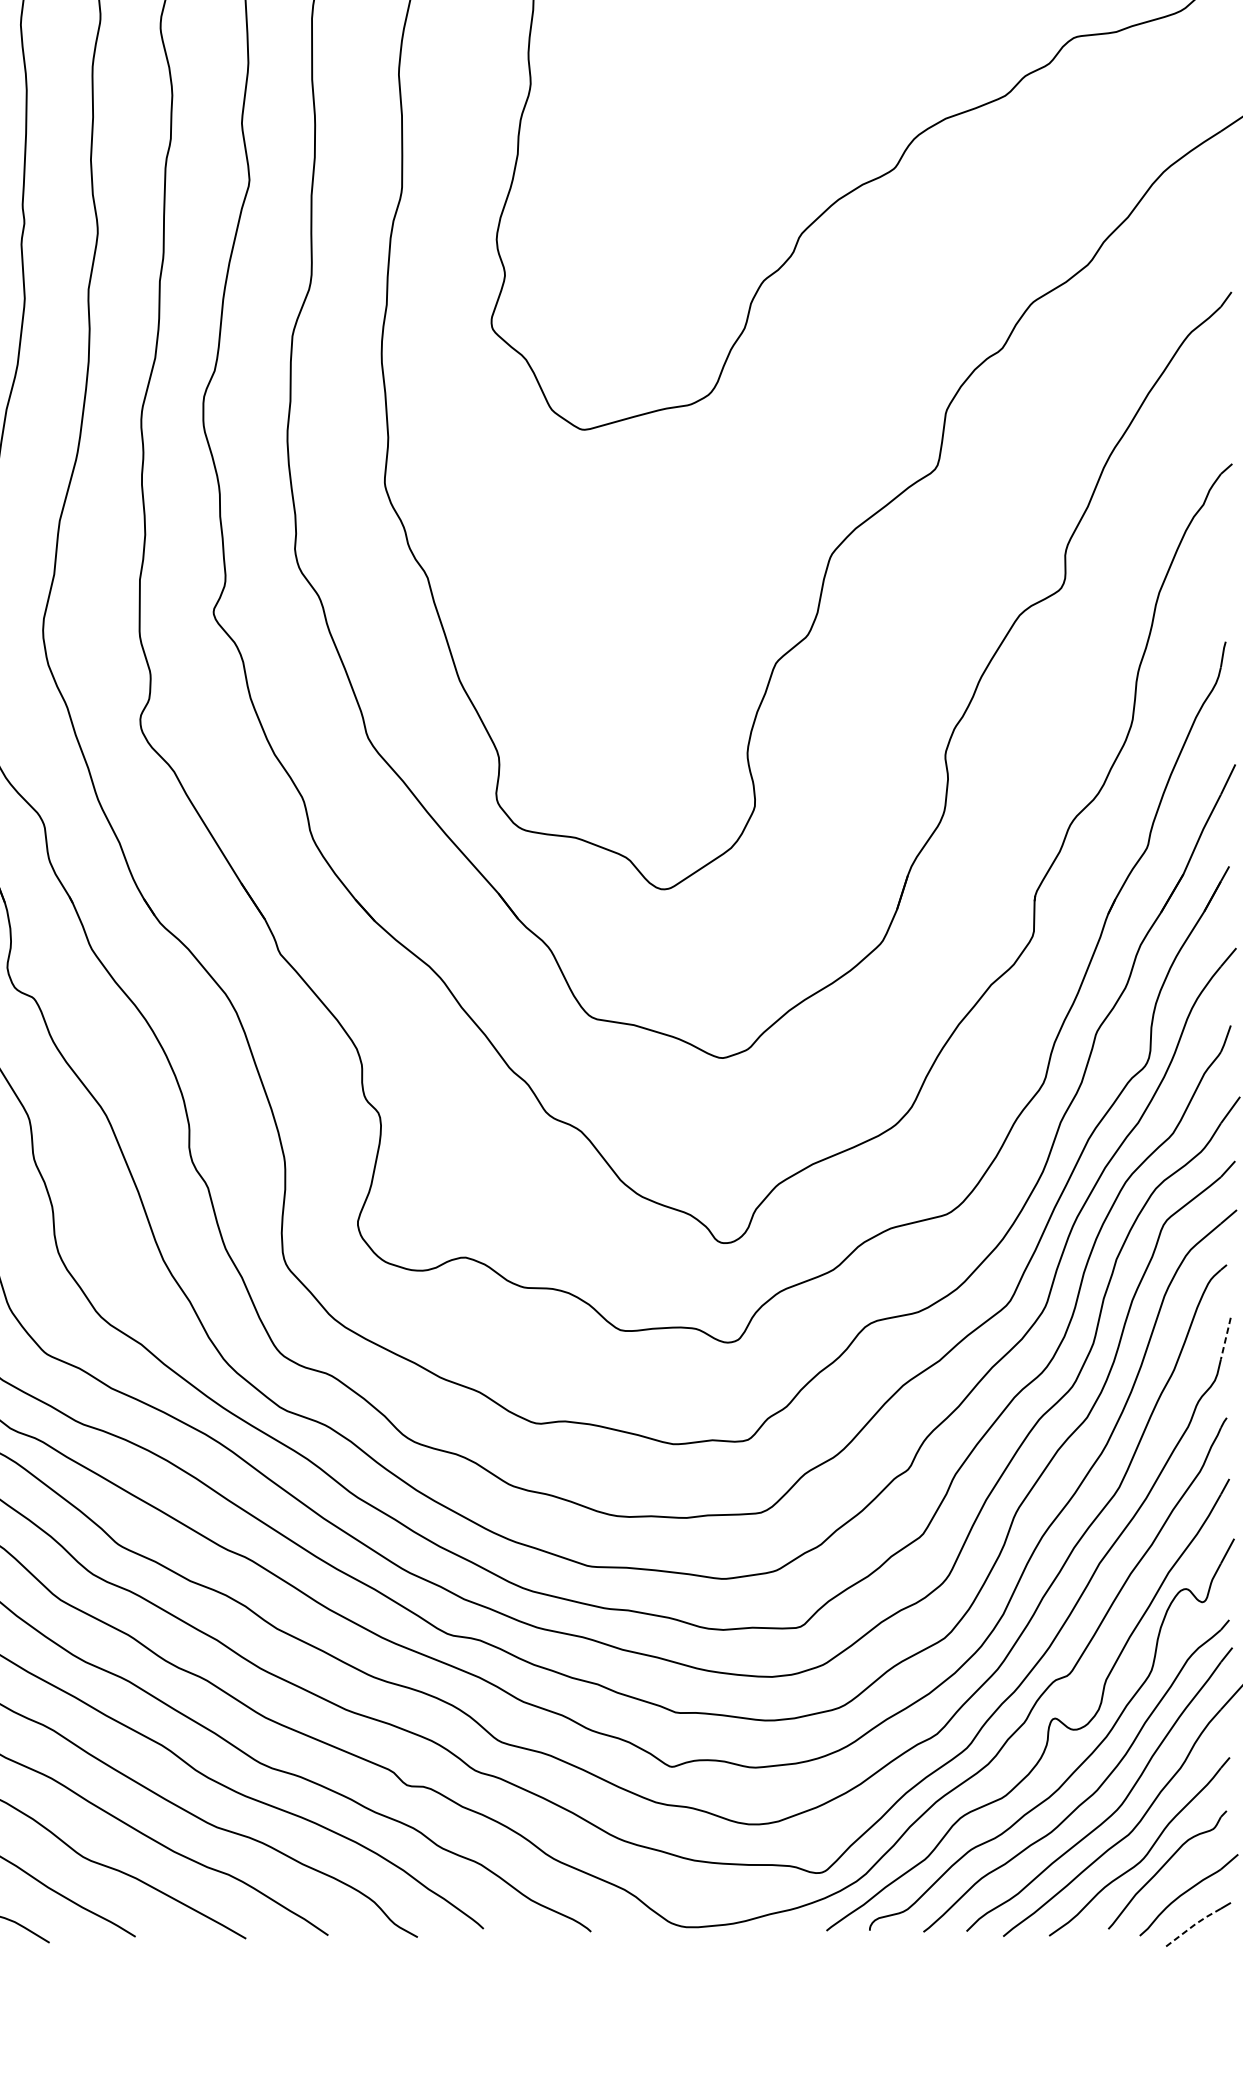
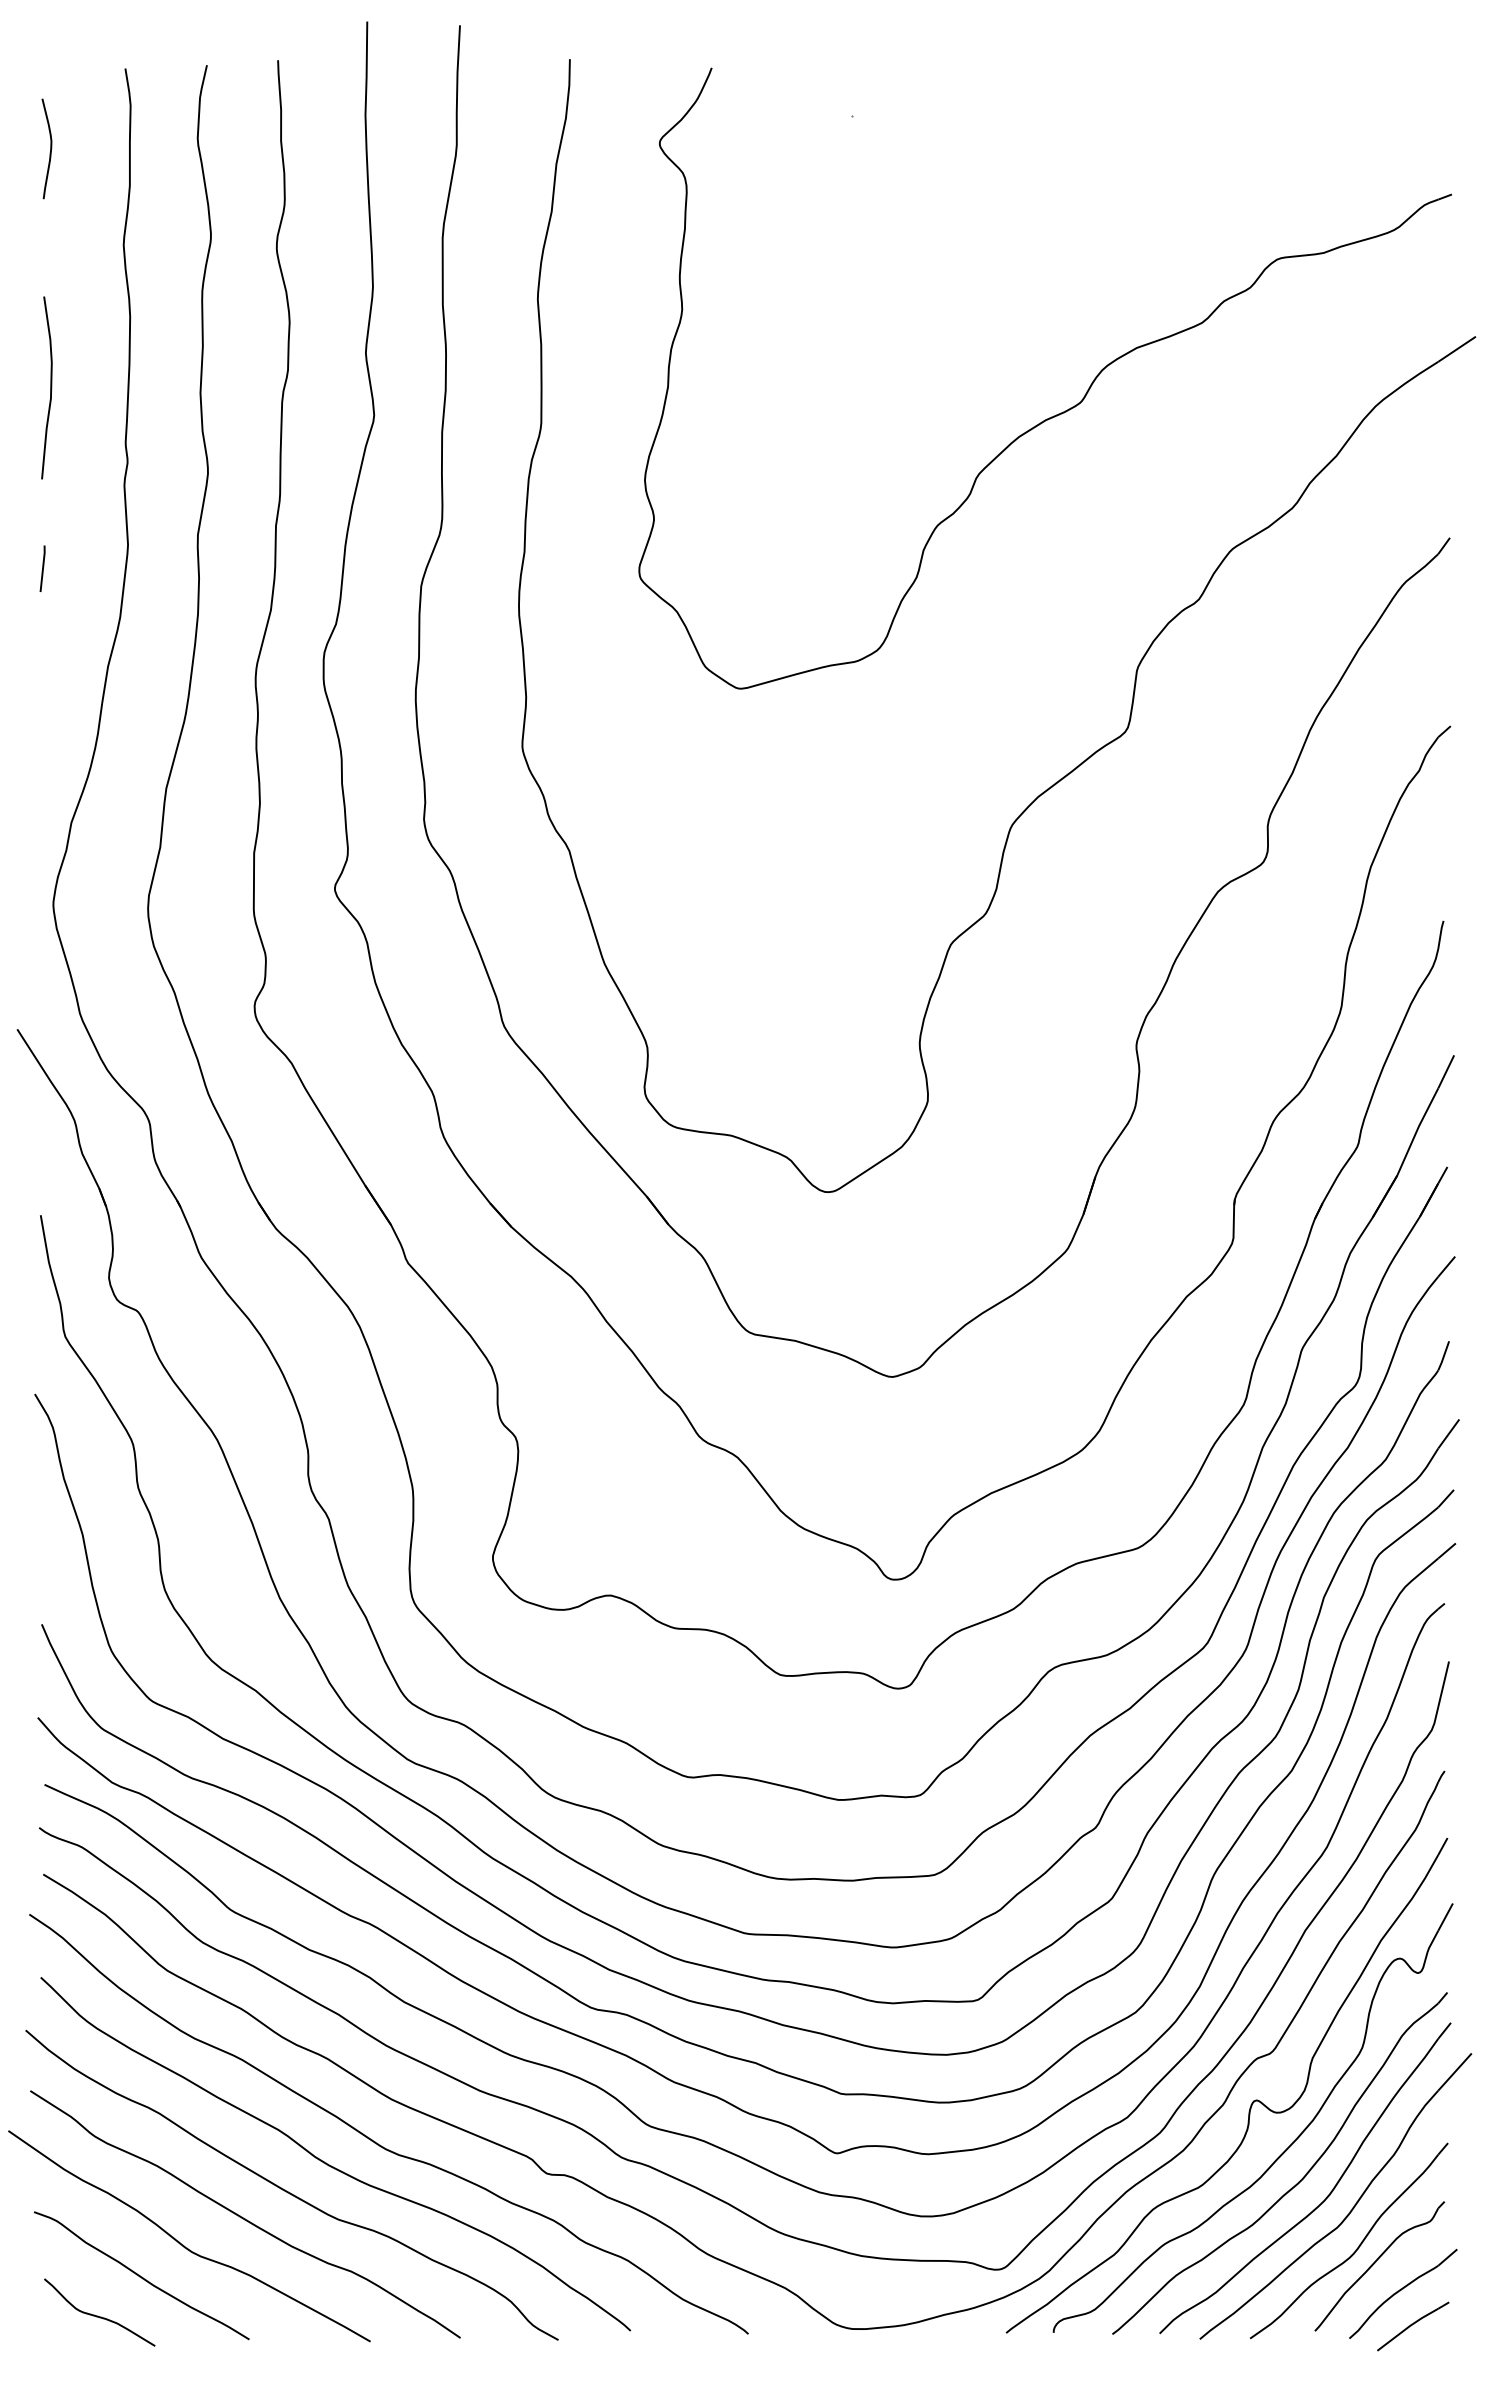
line: (1225, 1338) -> (1443, 1684), dashed -> solid
line: (1193, 1925) -> (1408, 2327), dashed -> solid

